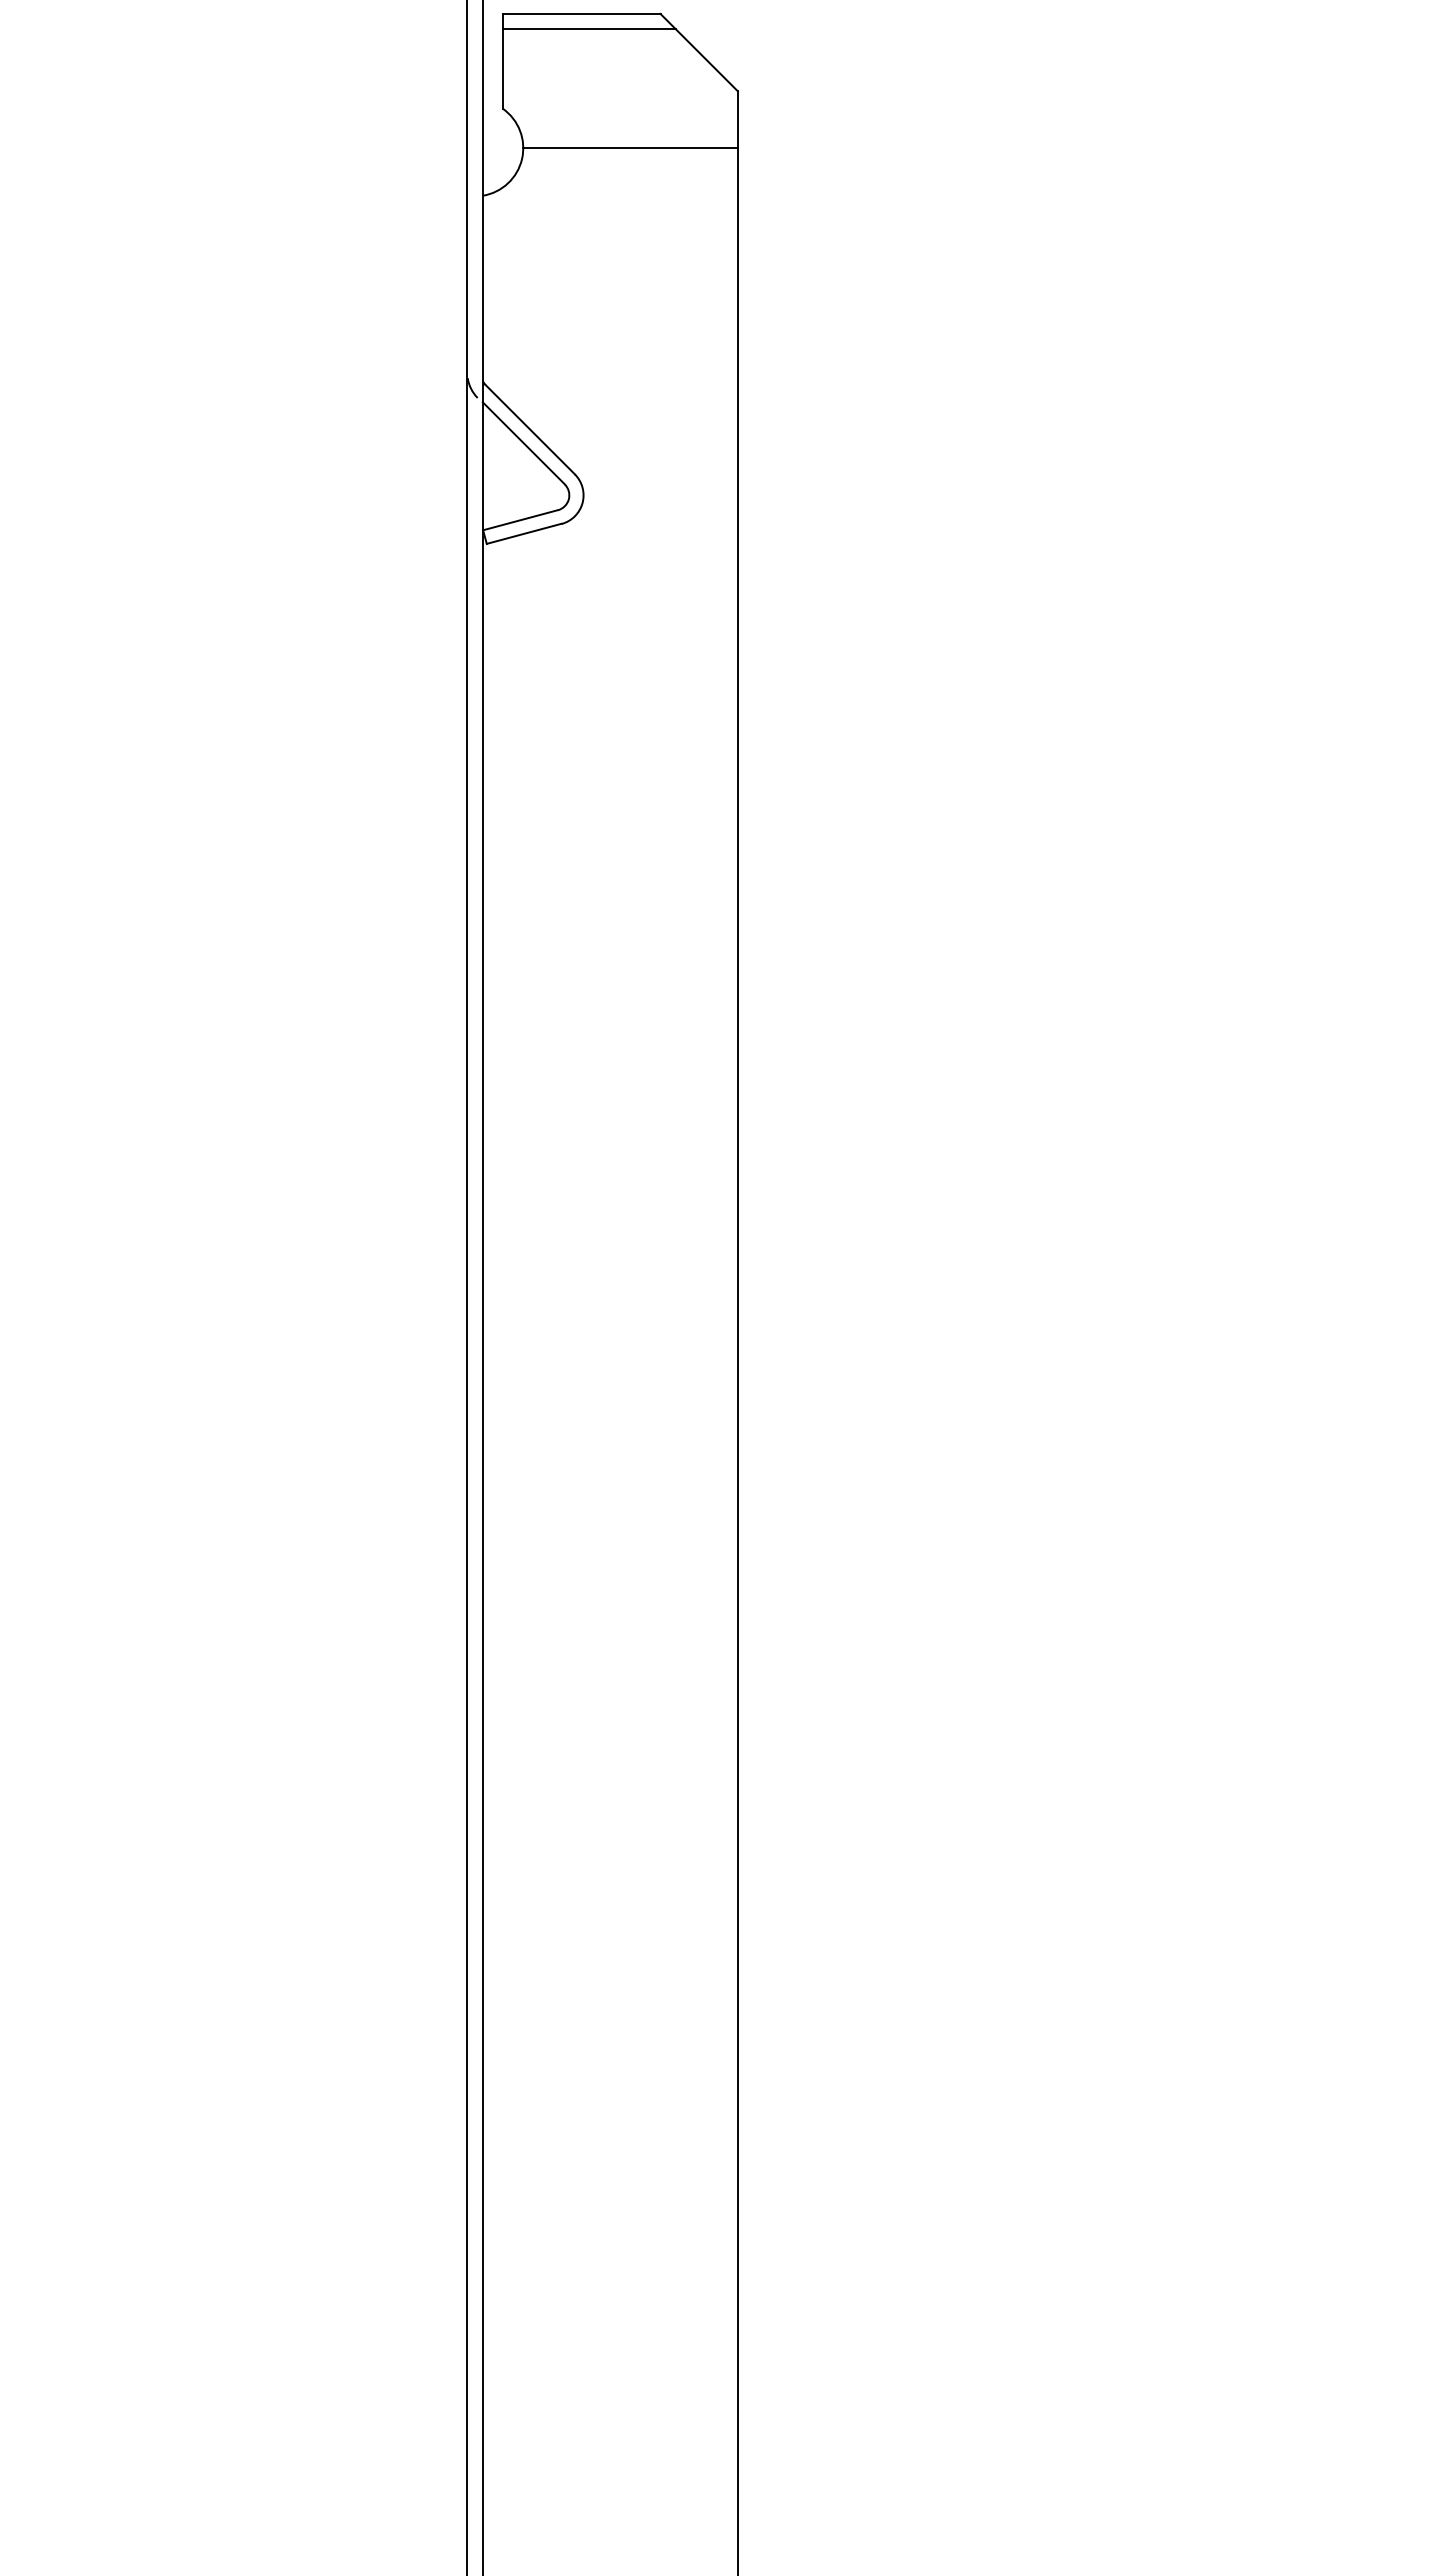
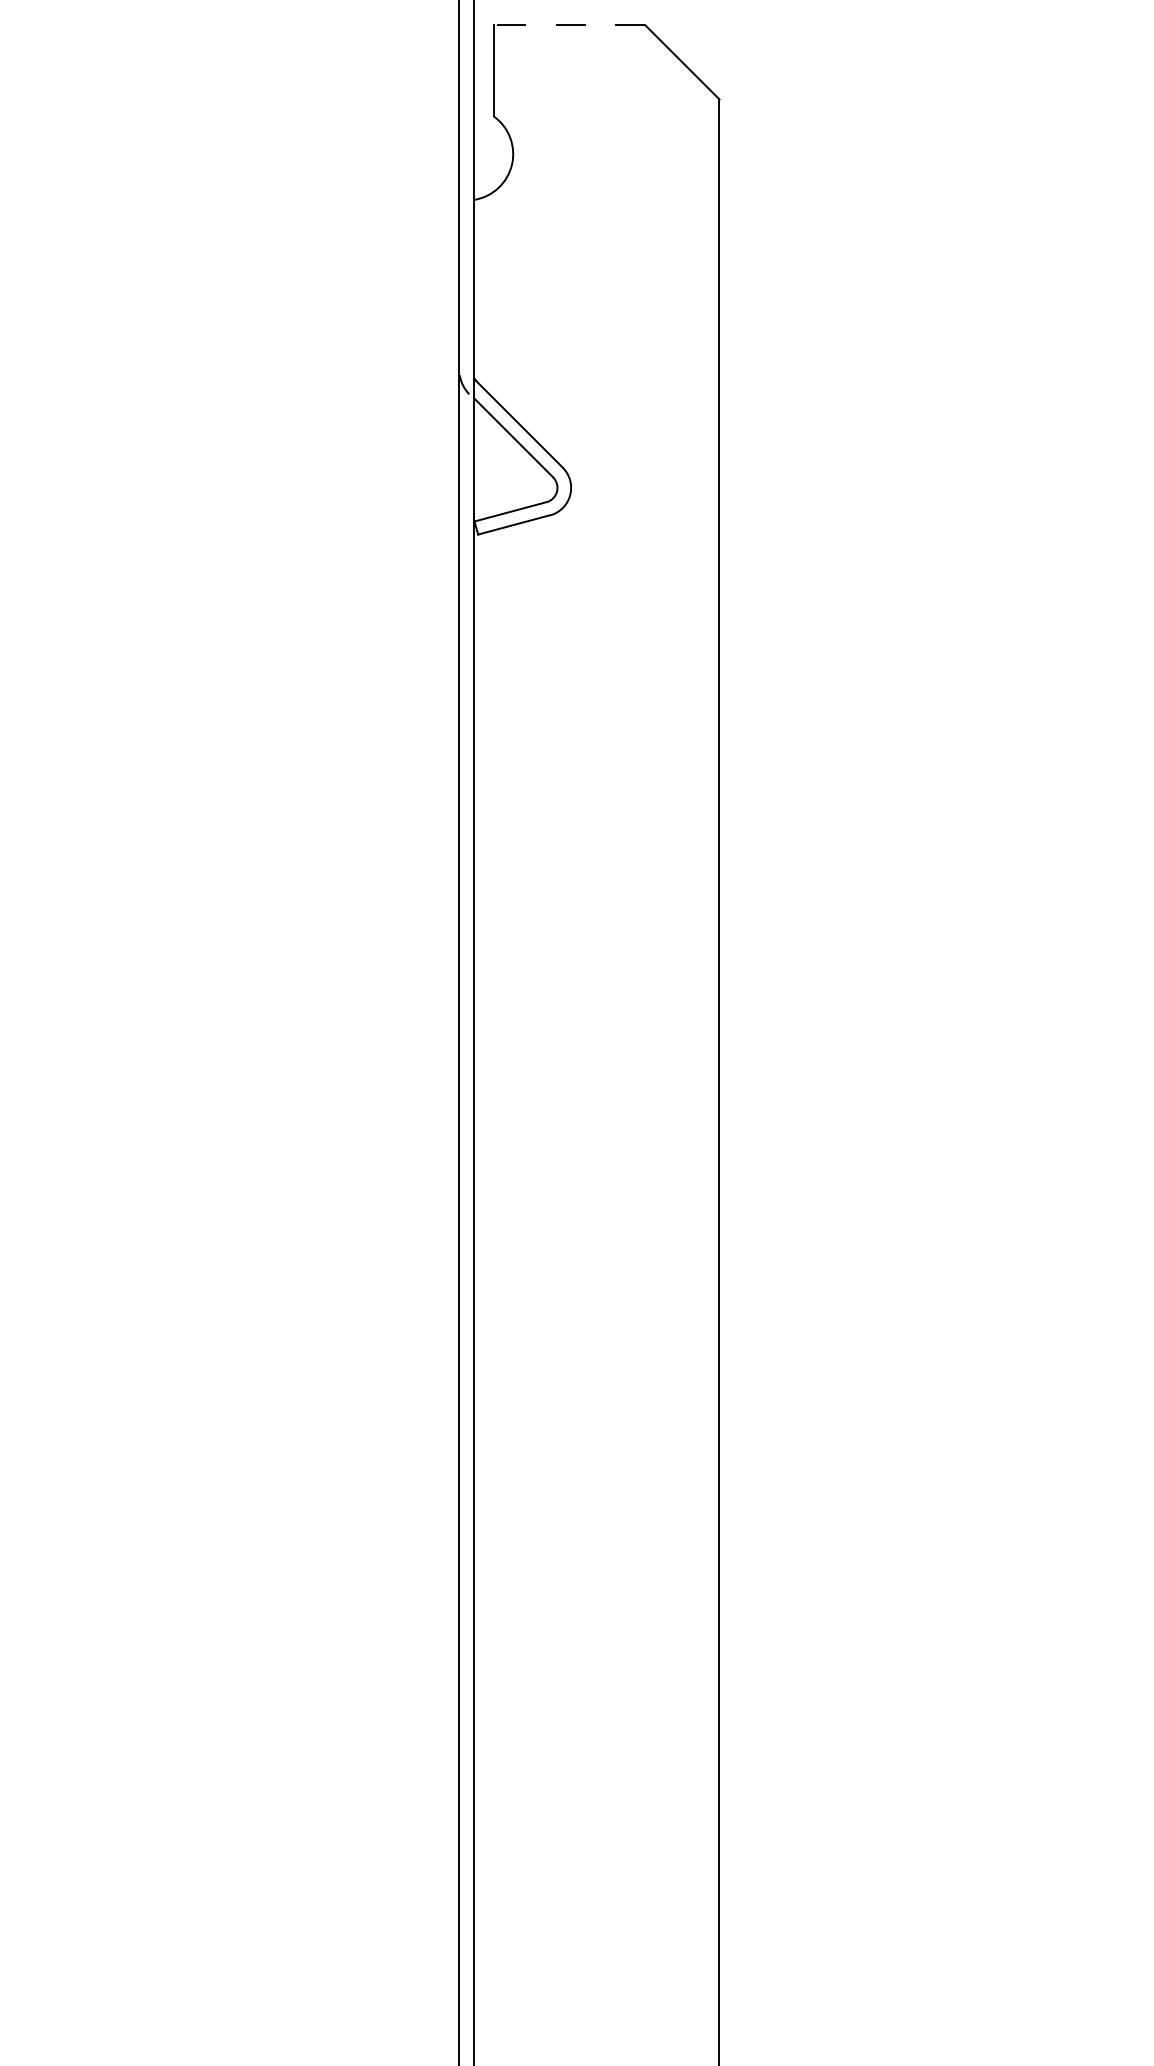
line: (581, 13) -> (569, 24), solid -> dashed
line: (589, 29) -> (576, 40), removed
line: (630, 148) -> (616, 154), removed

